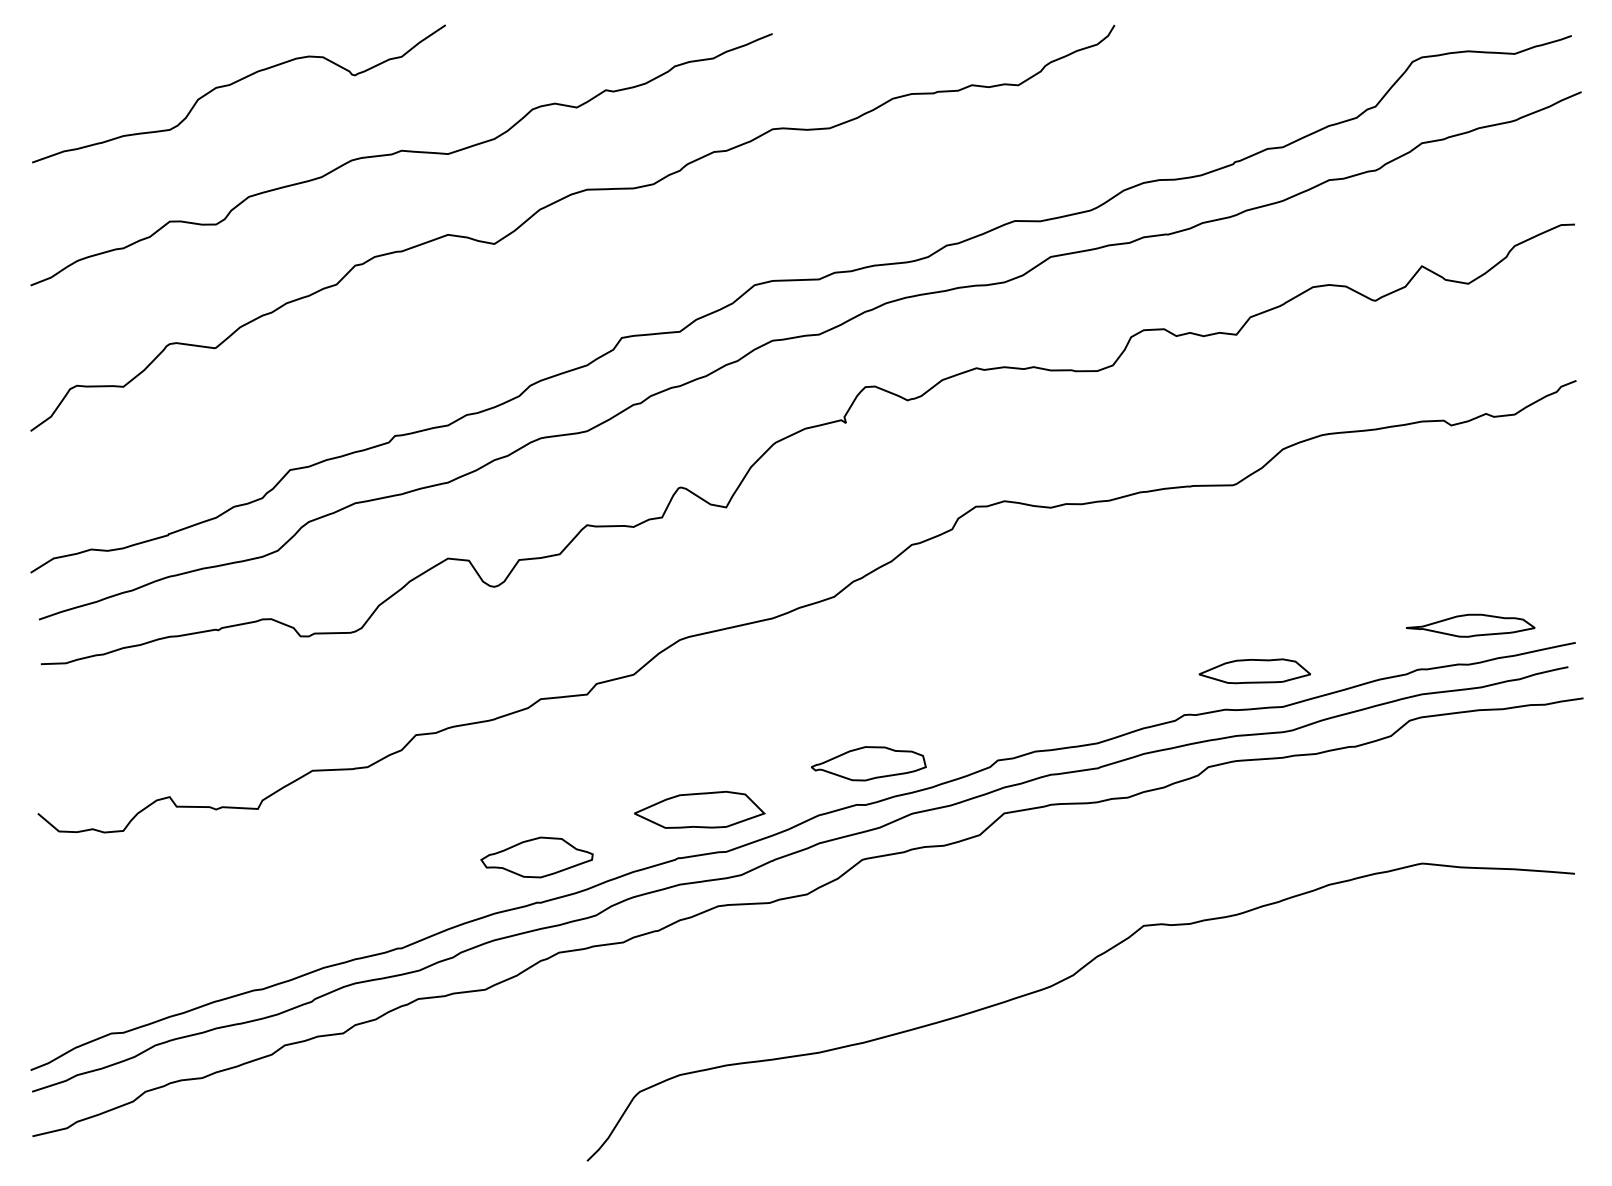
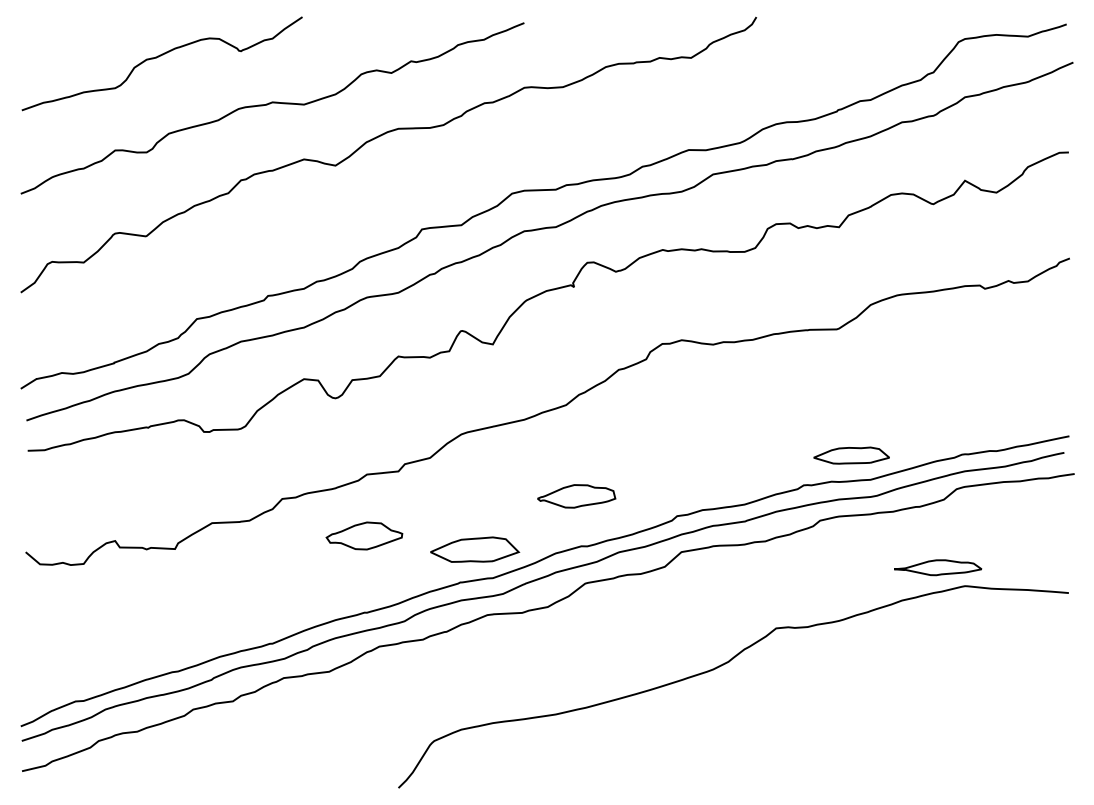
part: (1471, 625) -> (938, 567), moved
part: (868, 763) -> (576, 496), moved
part: (537, 856) -> (364, 535), moved

